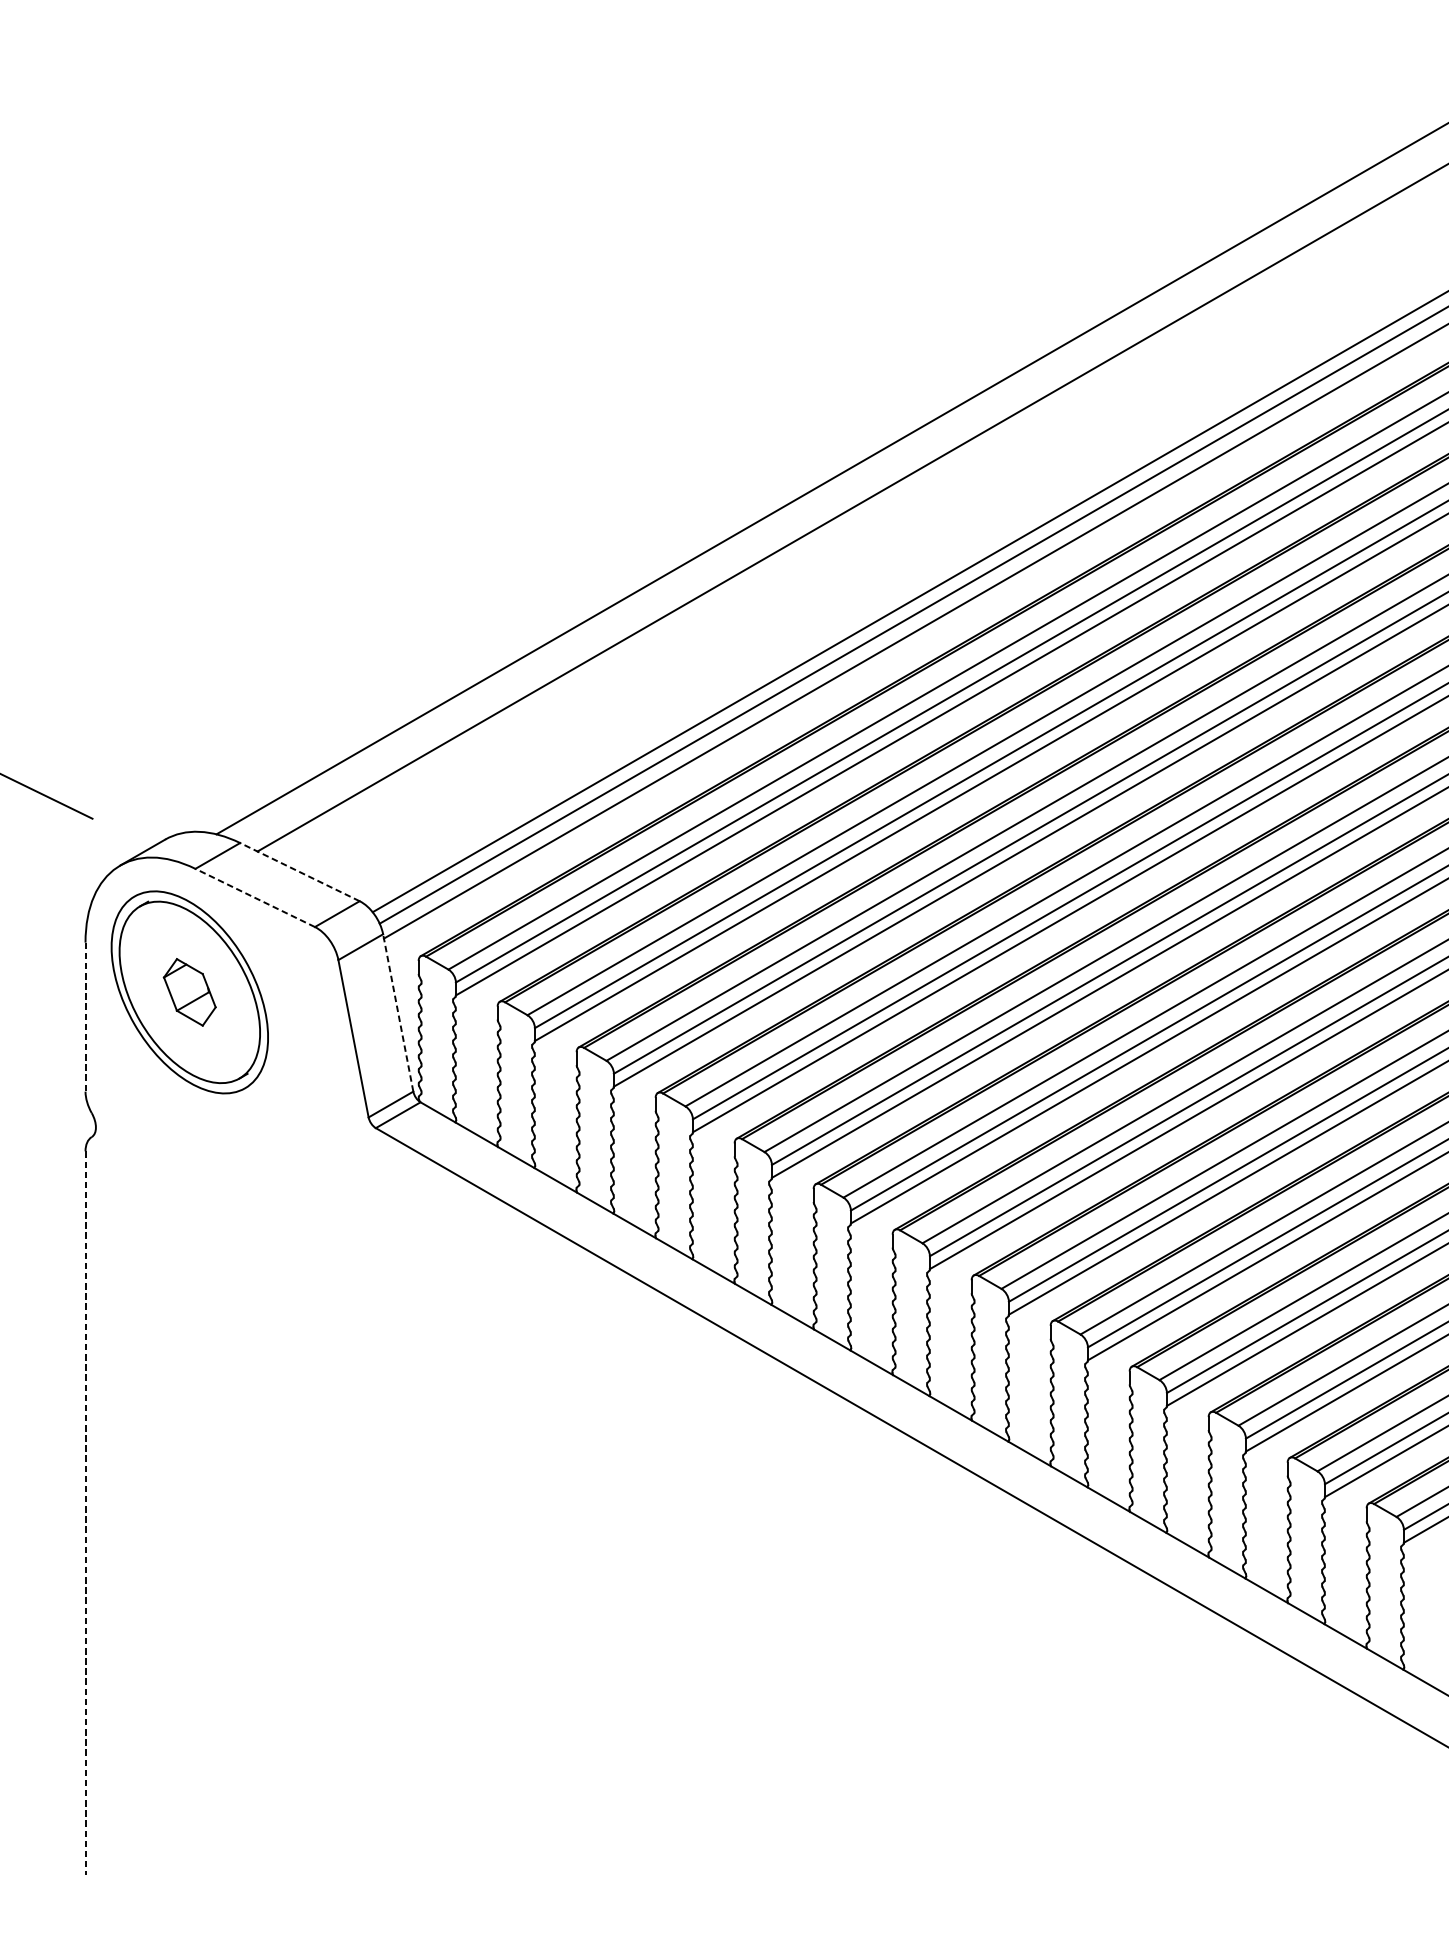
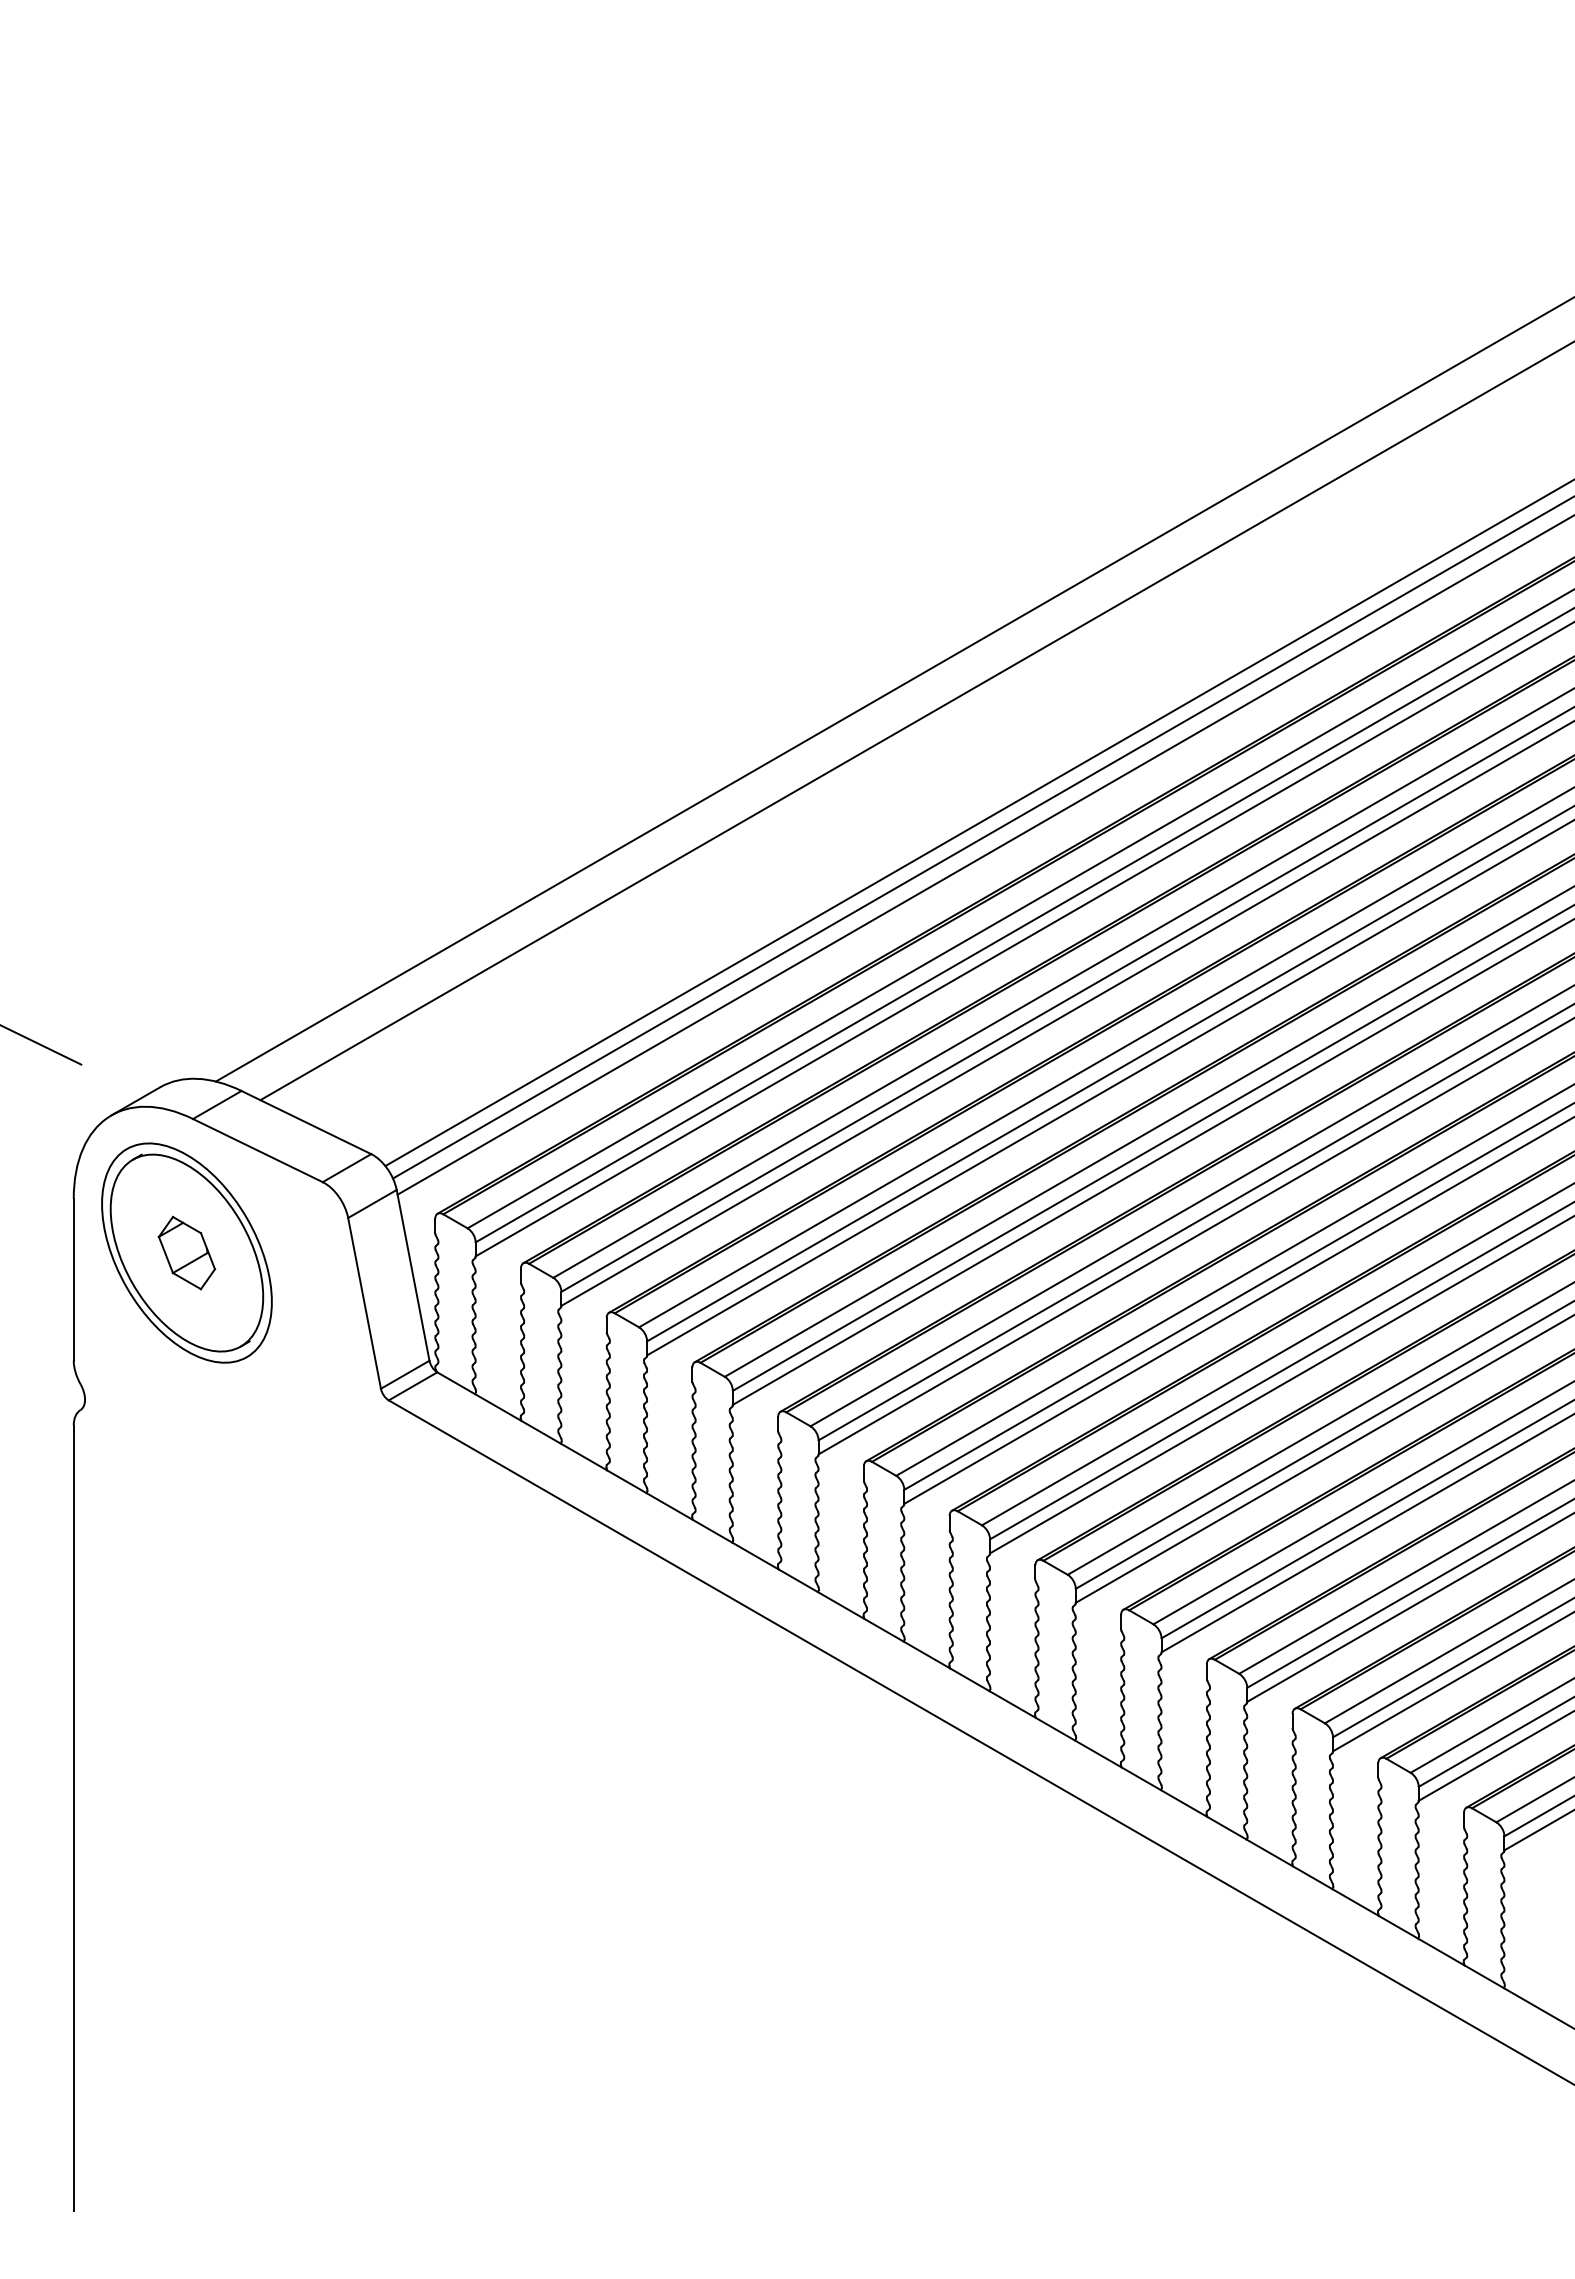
line: (299, 872) -> (305, 1122), dashed -> solid
line: (254, 897) -> (257, 1150), dashed -> solid
line: (398, 1013) -> (413, 1275), dashed -> solid
line: (85, 1016) -> (73, 1279), dashed -> solid
line: (85, 1513) -> (73, 1818), dashed -> solid

